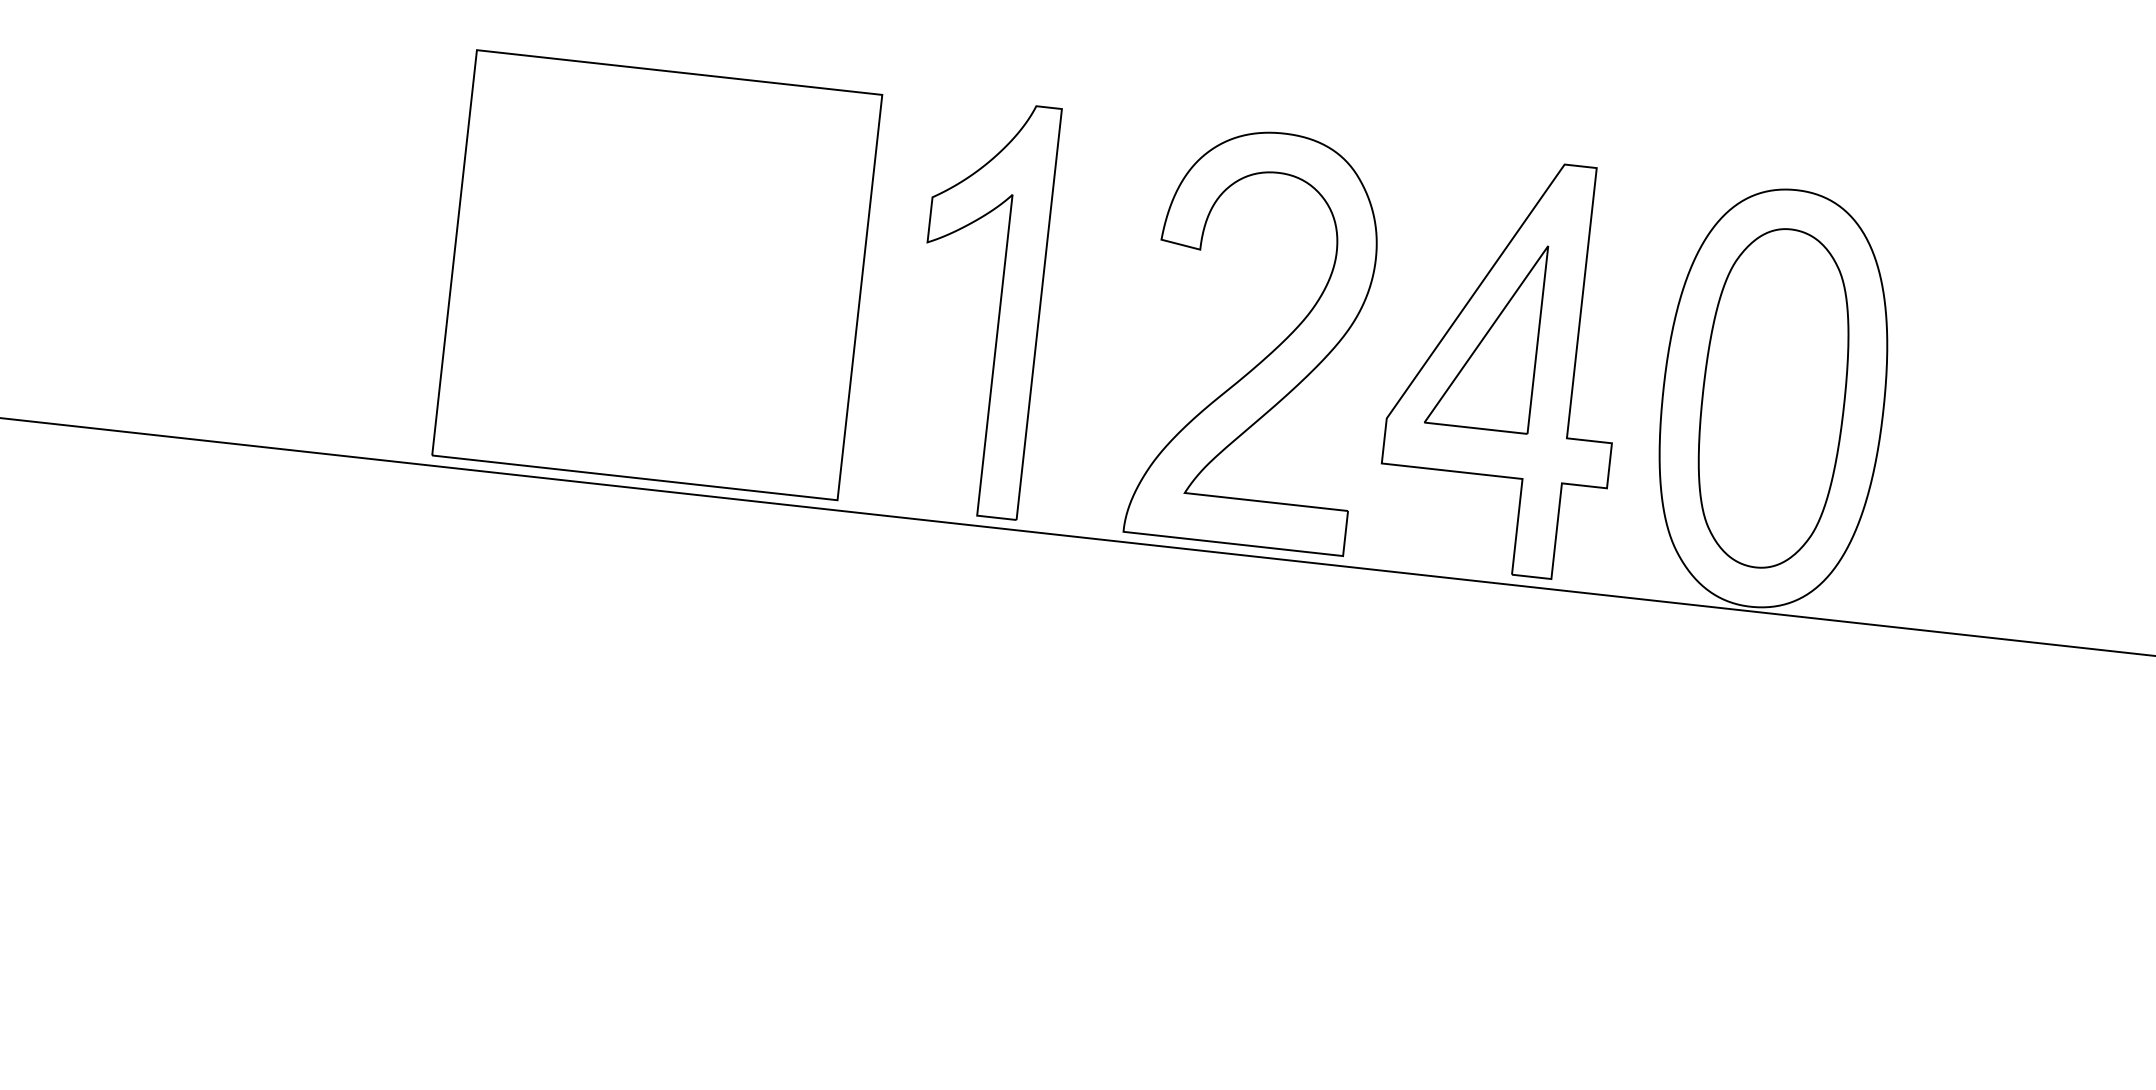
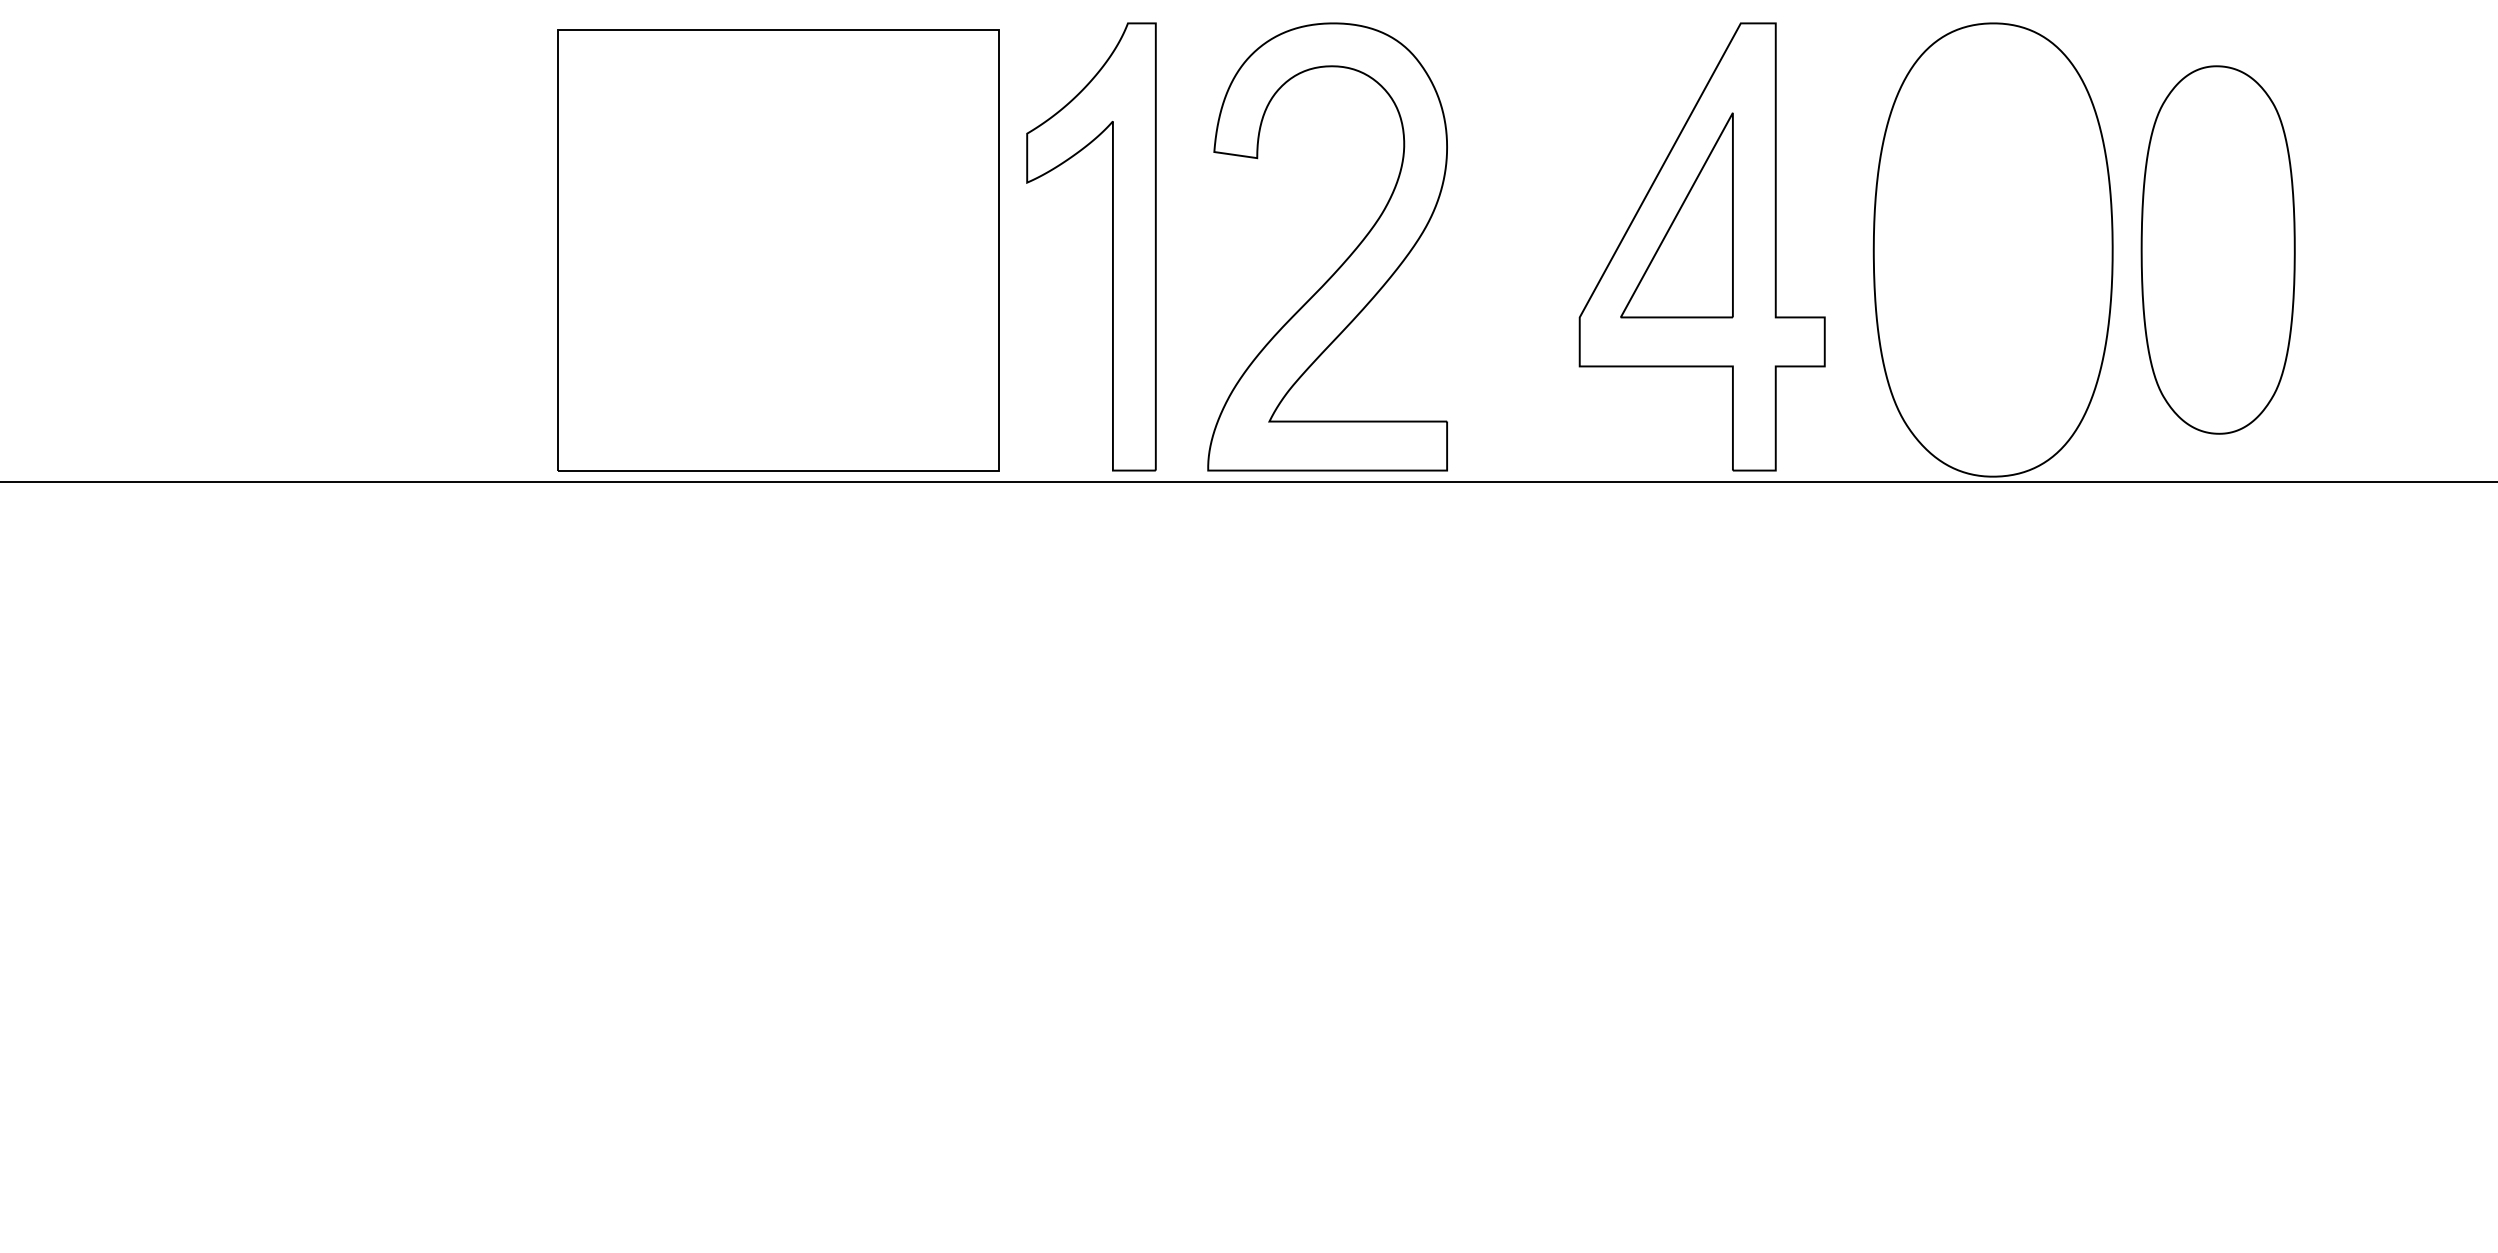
part: (999, 309) -> (1112, 246), moved
part: (1270, 352) -> (1344, 260), moved
part: (1772, 397) -> (2217, 249), moved

